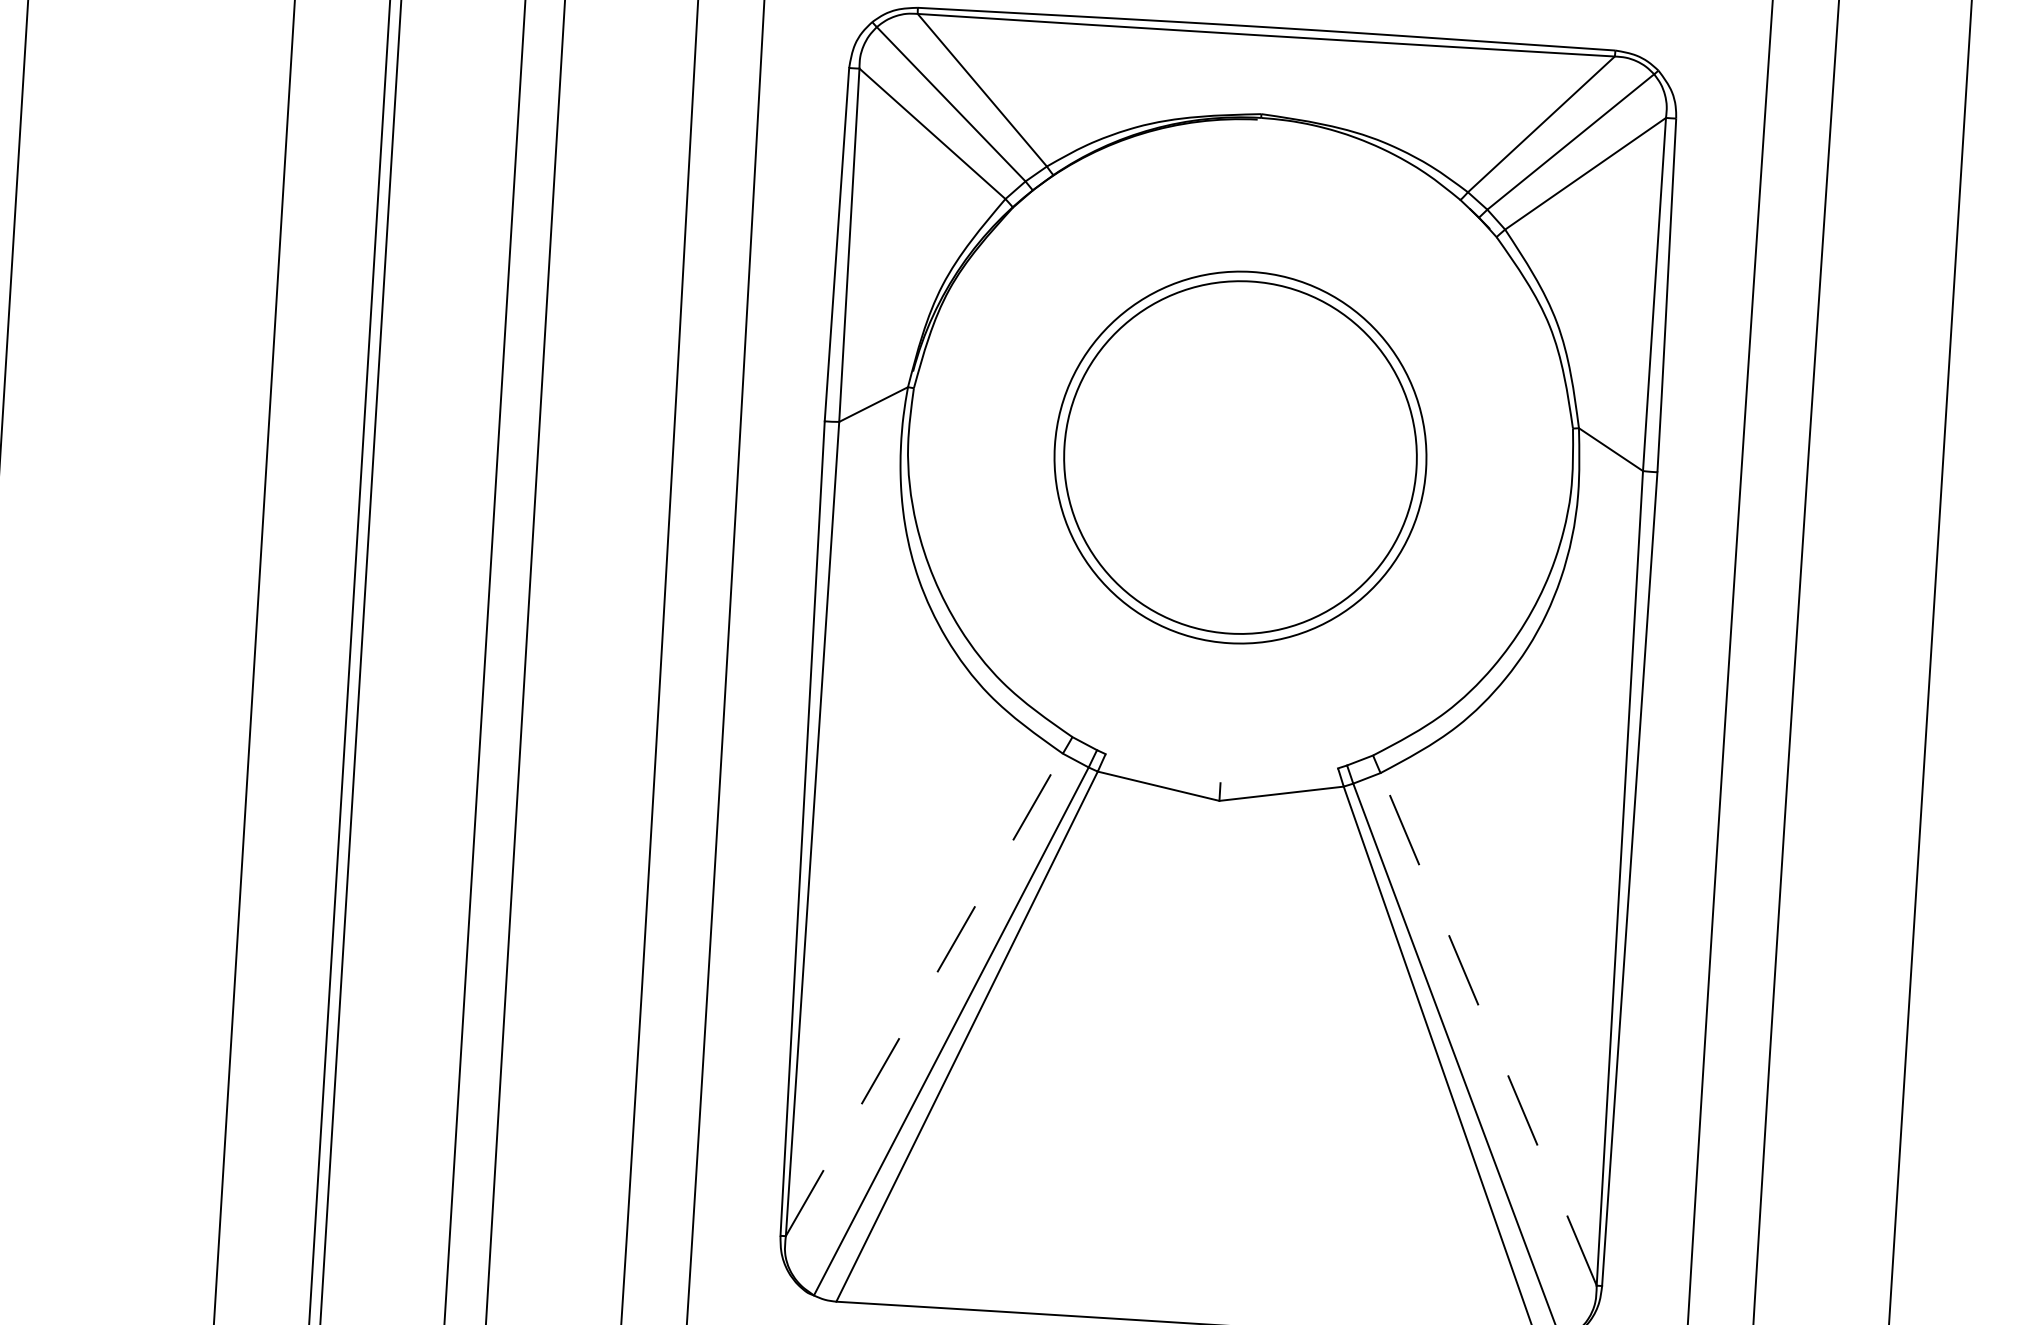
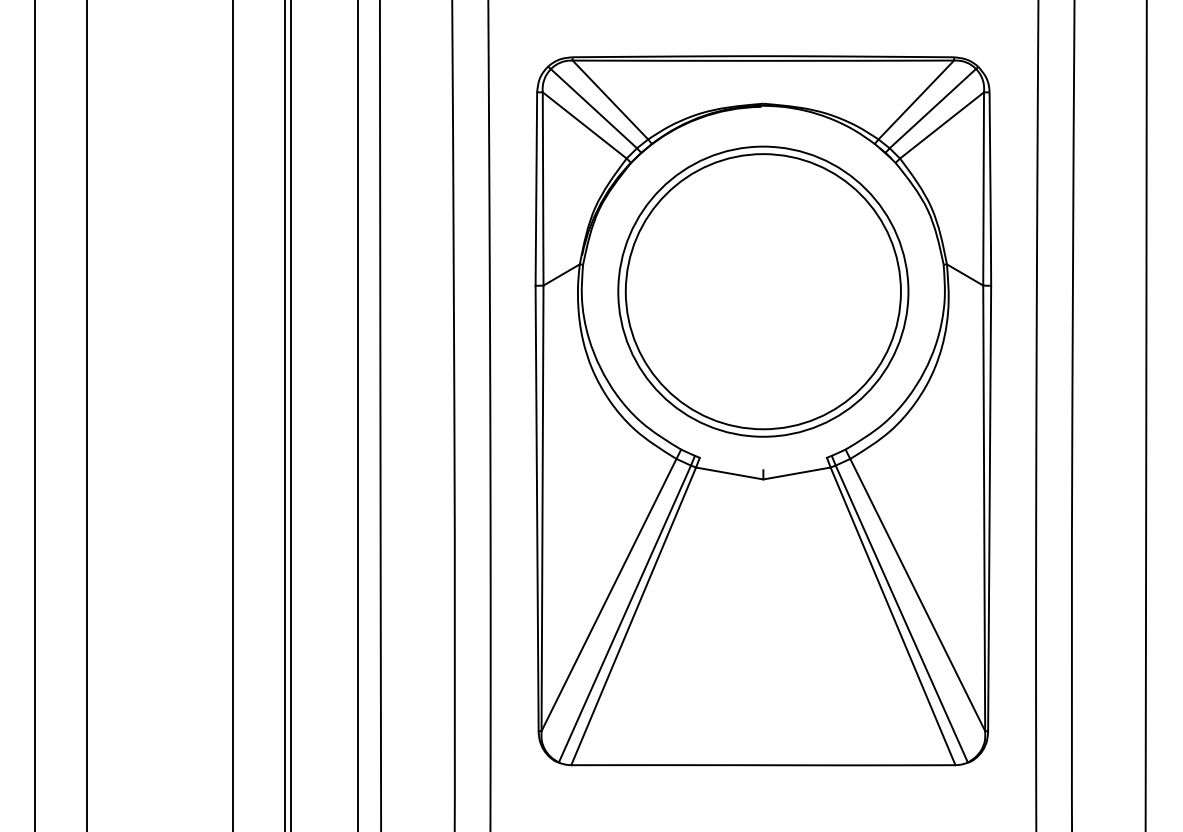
part: (1240, 457) -> (763, 291), size x1.43
line: (925, 995) -> (609, 595), dashed -> solid
line: (1488, 1030) -> (917, 595), dashed -> solid

